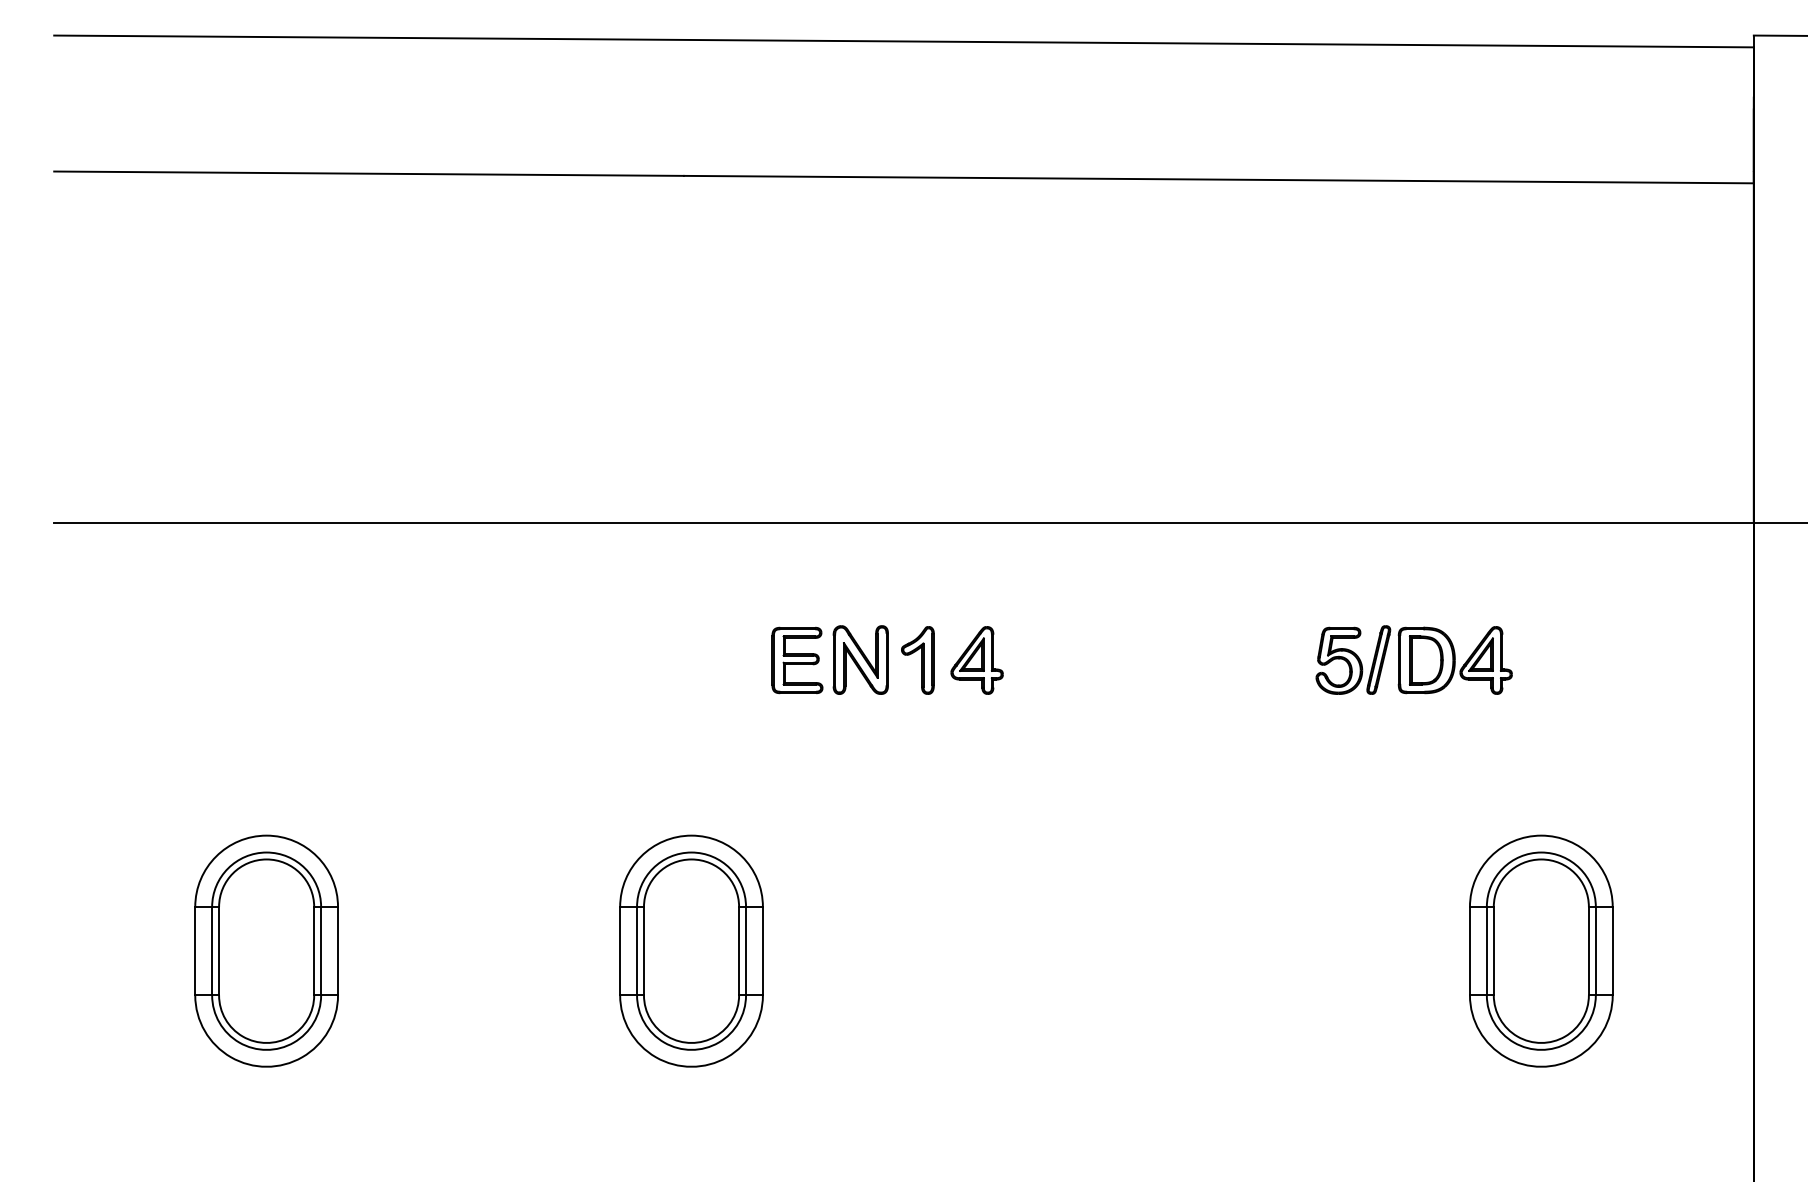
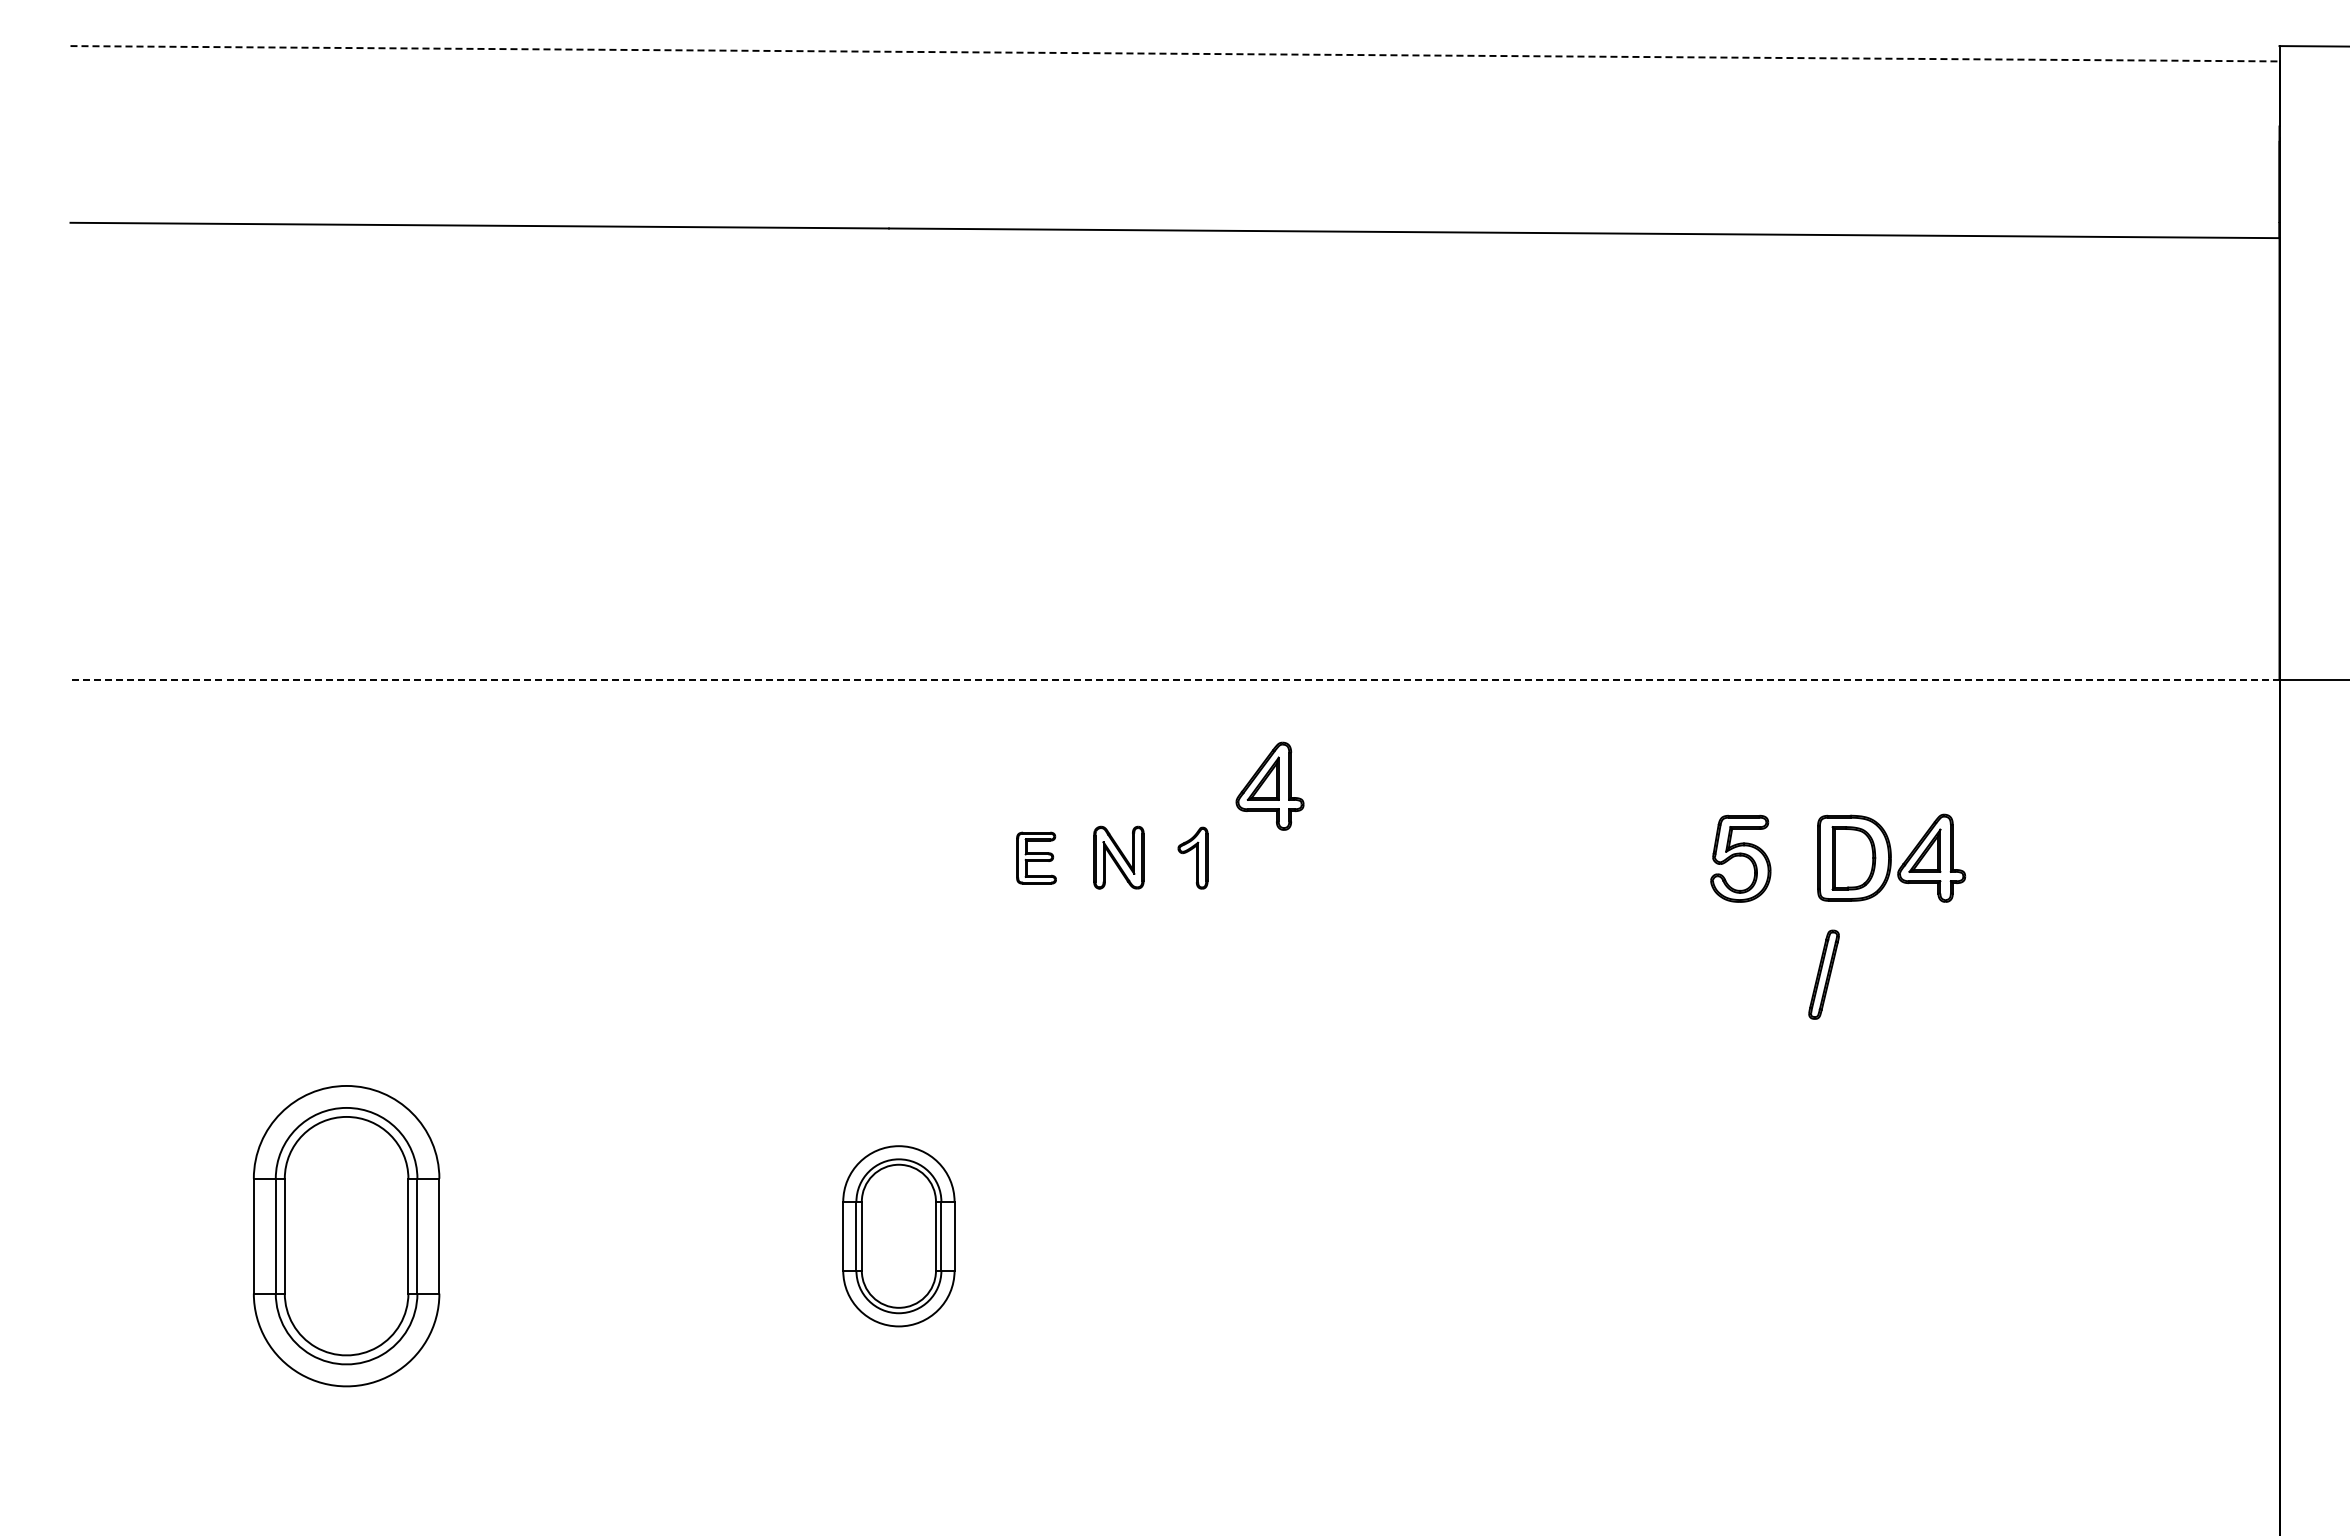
line: (903, 41) -> (1174, 53), solid -> dashed
line: (903, 522) -> (1174, 679), solid -> dashed
part: (797, 659) -> (1036, 857), size x0.6
part: (860, 659) -> (1118, 857), size x0.7
part: (917, 659) -> (1192, 857), size x0.7
part: (976, 659) -> (1269, 785), moved
part: (1378, 659) -> (1823, 974), moved
part: (691, 951) -> (898, 1236), size x0.6
part: (1540, 951) -> (2002, 1236), removed

